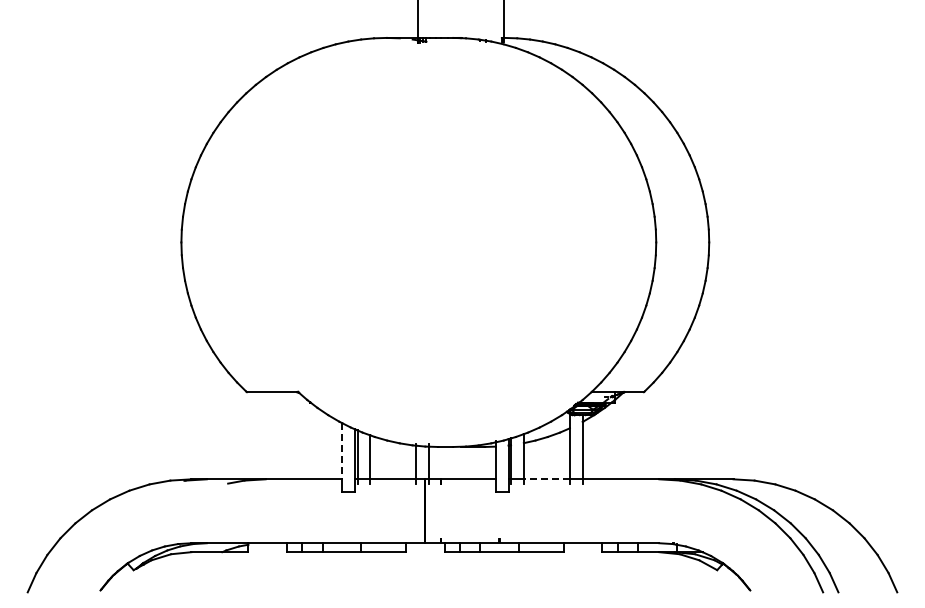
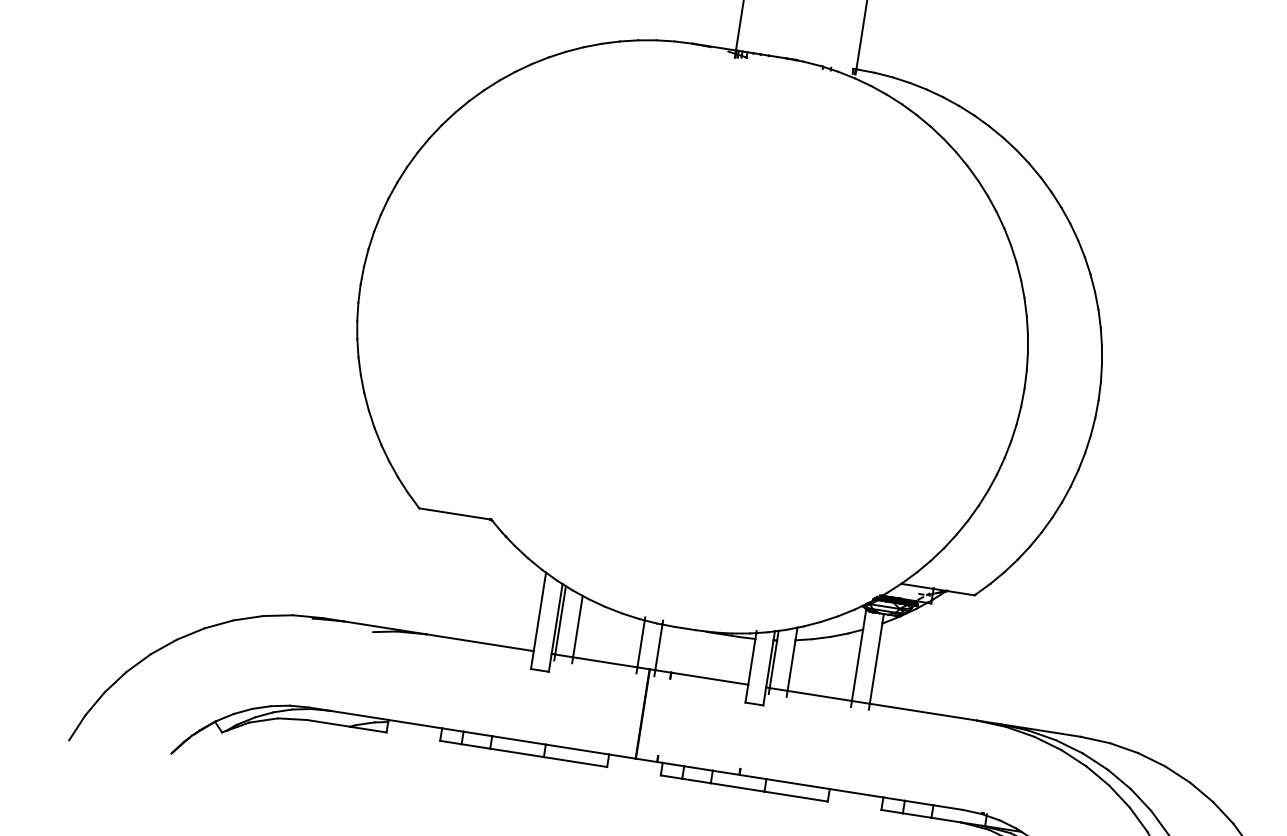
line: (342, 451) -> (540, 612), dashed -> solid
line: (546, 479) -> (819, 696), dashed -> solid

